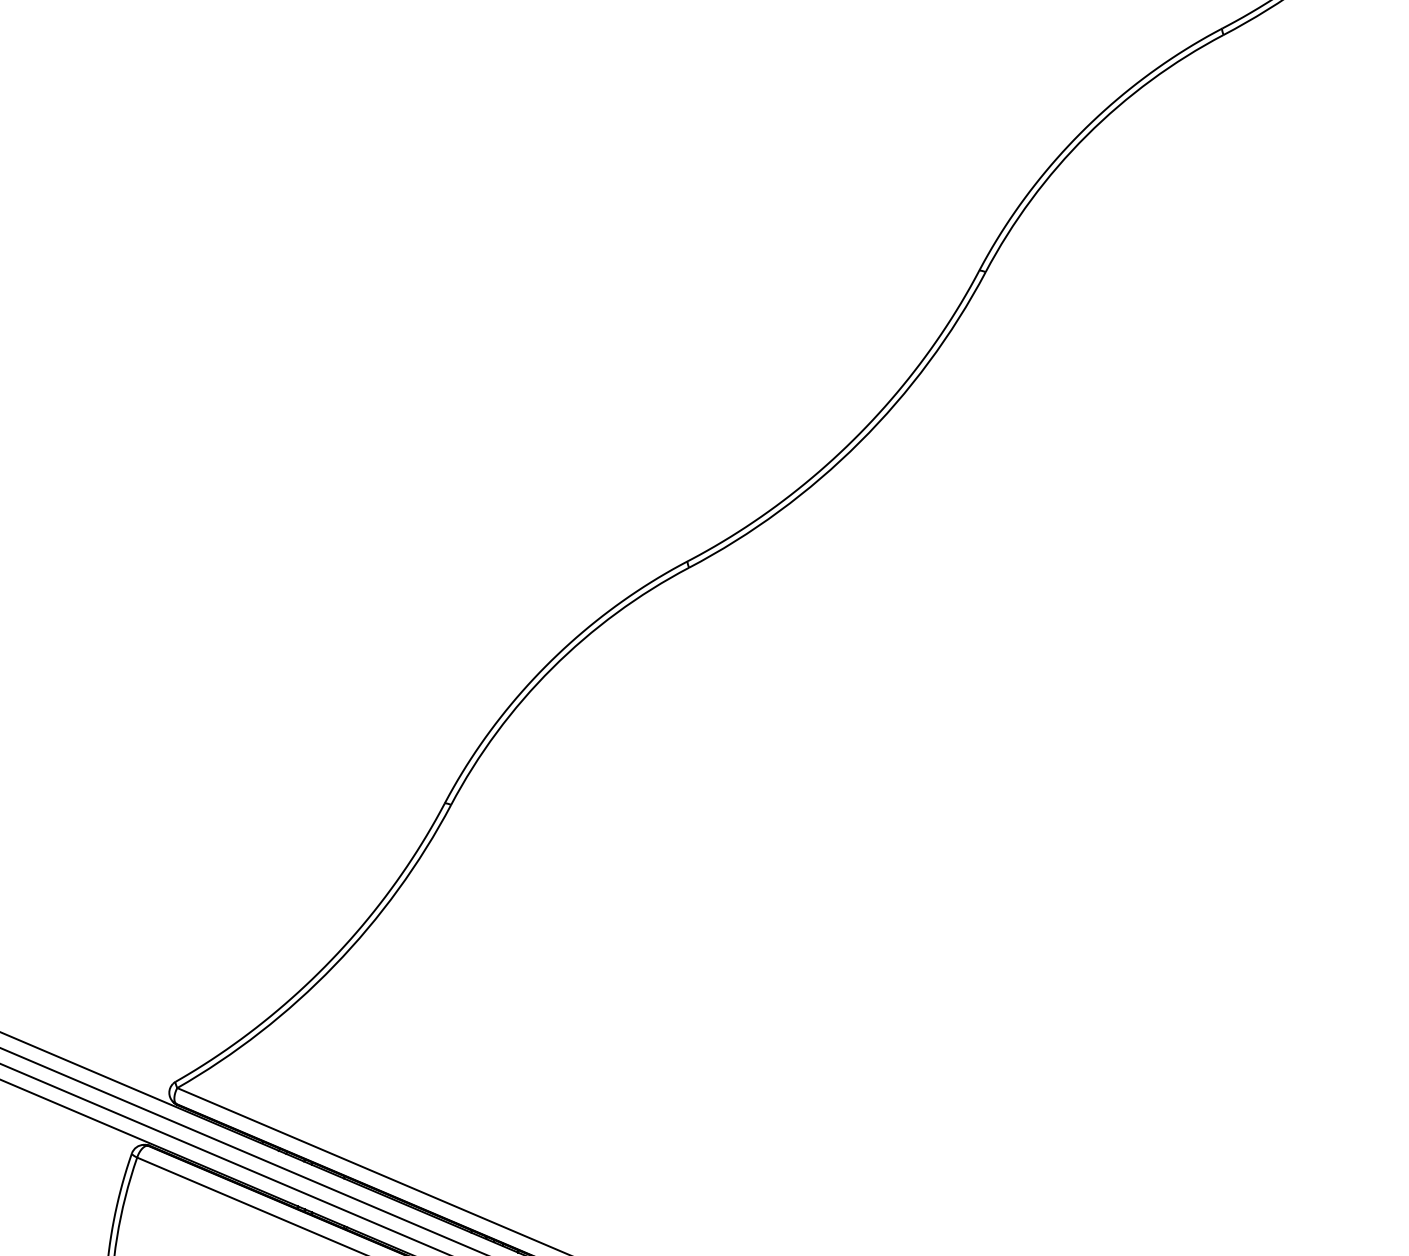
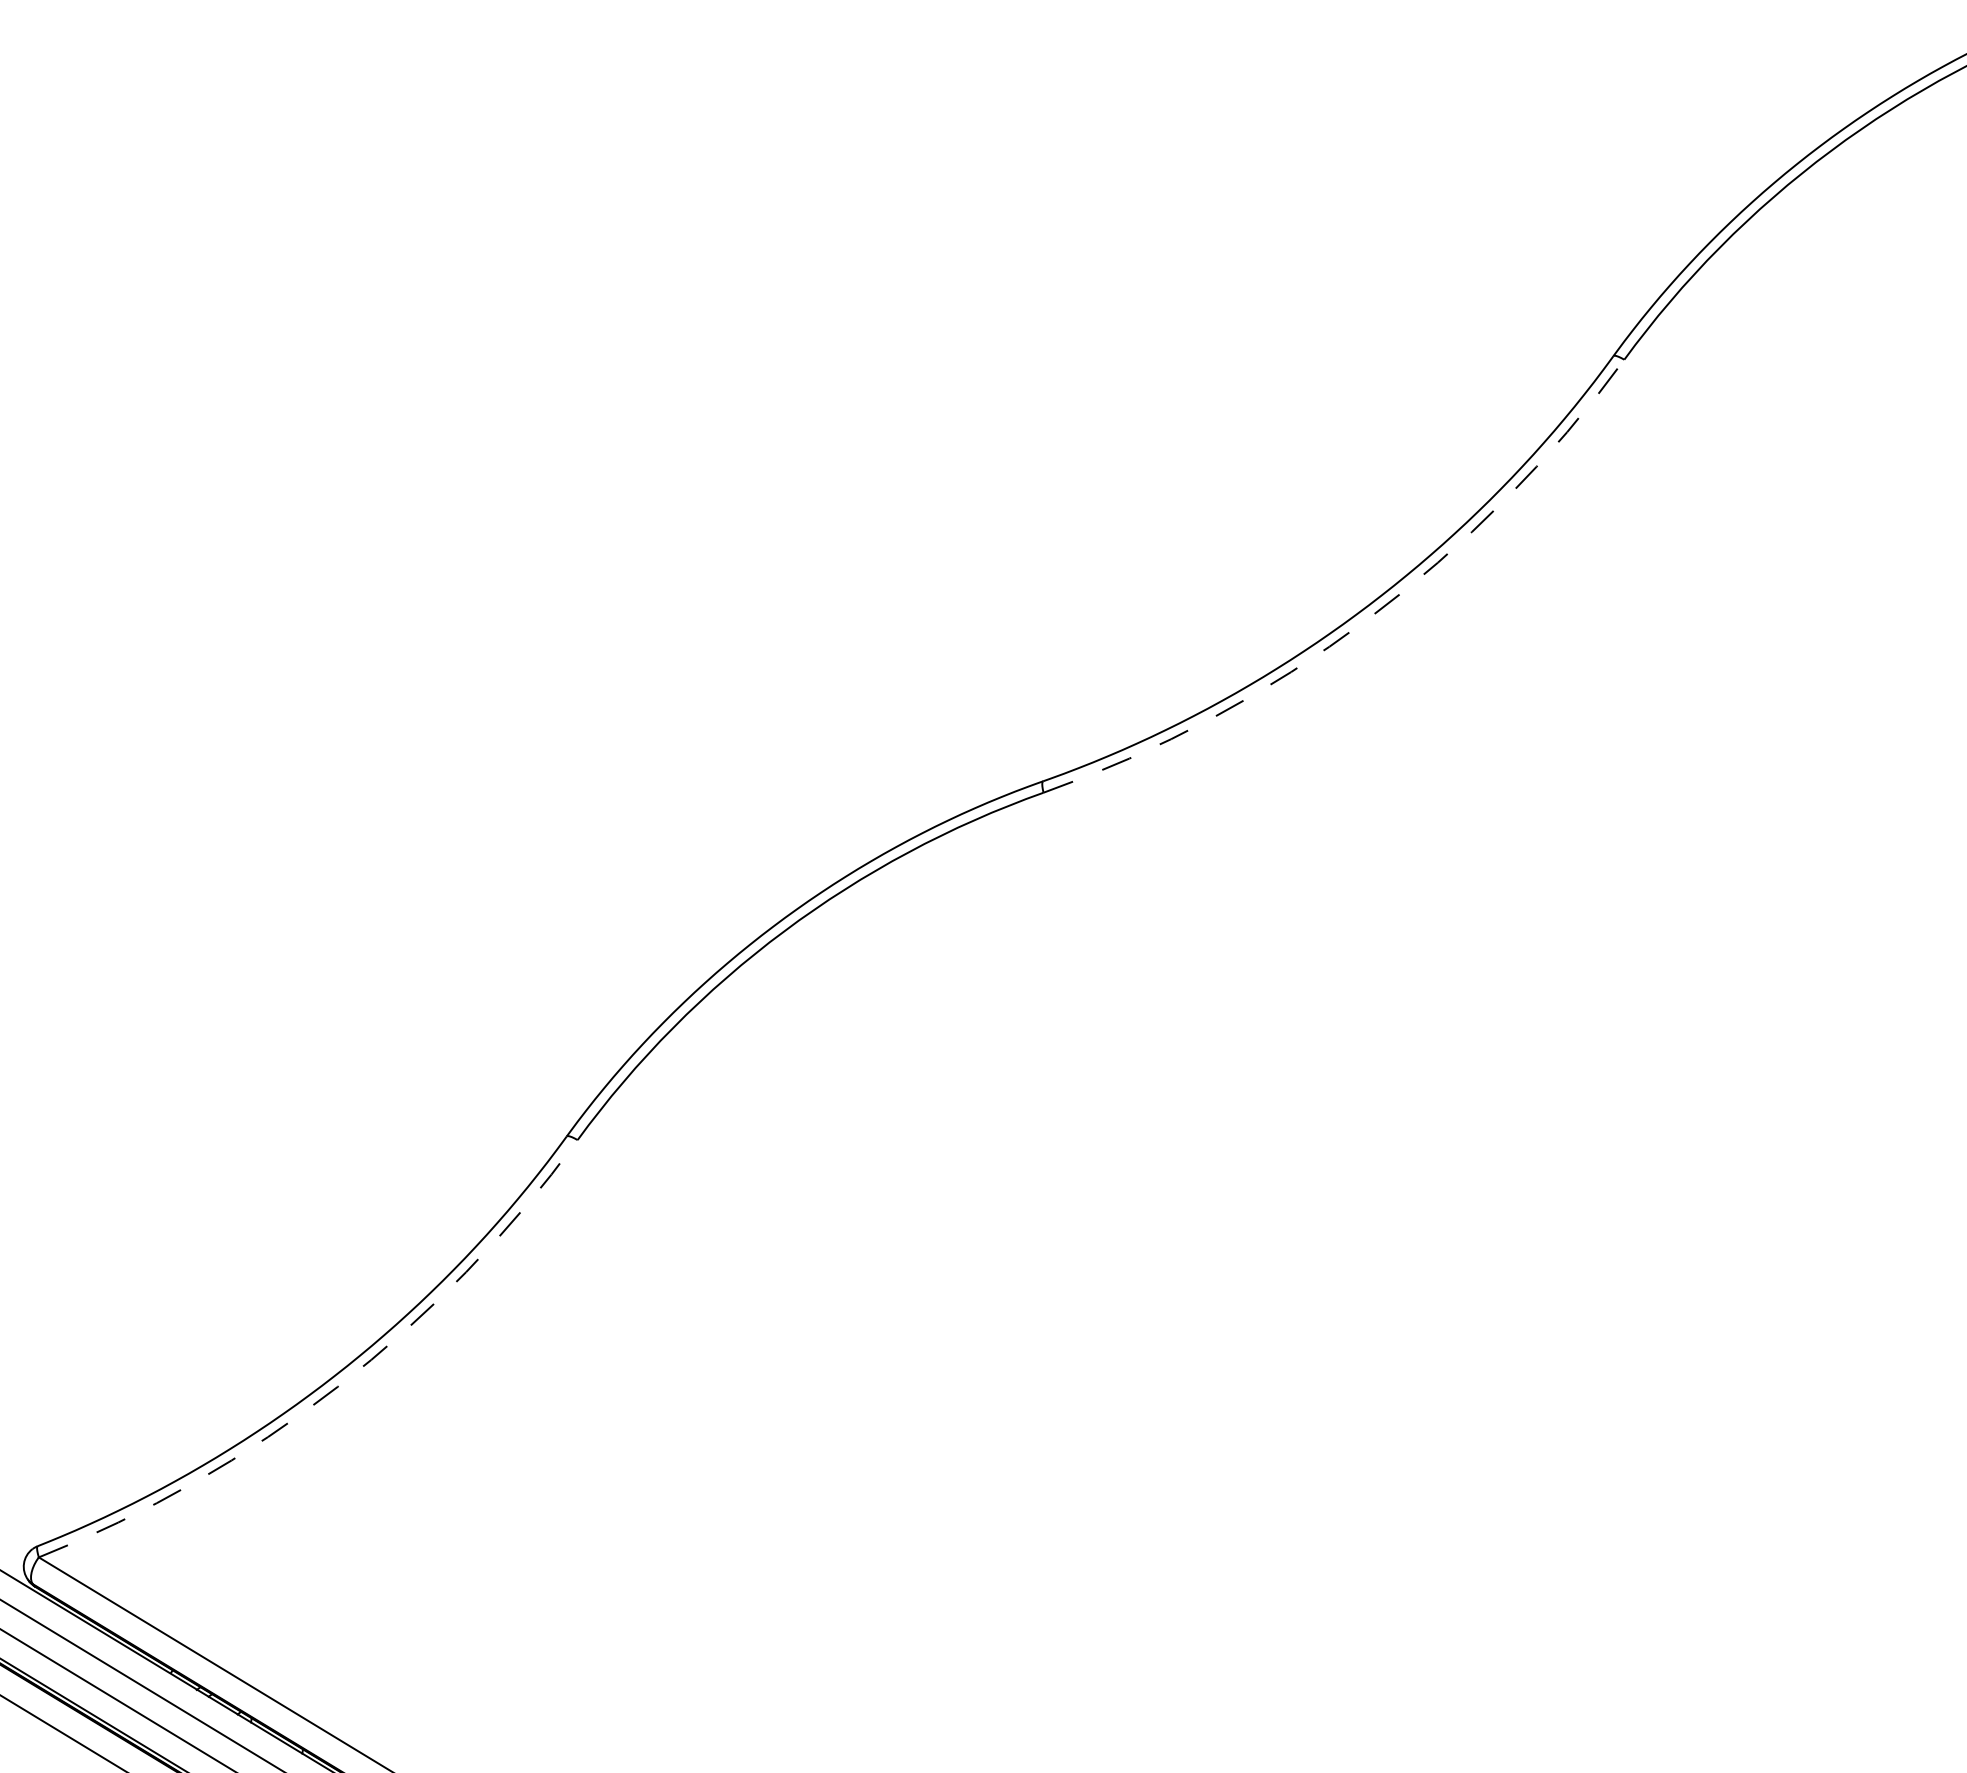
arc: (859, 442) -> (1366, 620), solid -> dashed
arc: (334, 965) -> (338, 1386), solid -> dashed

